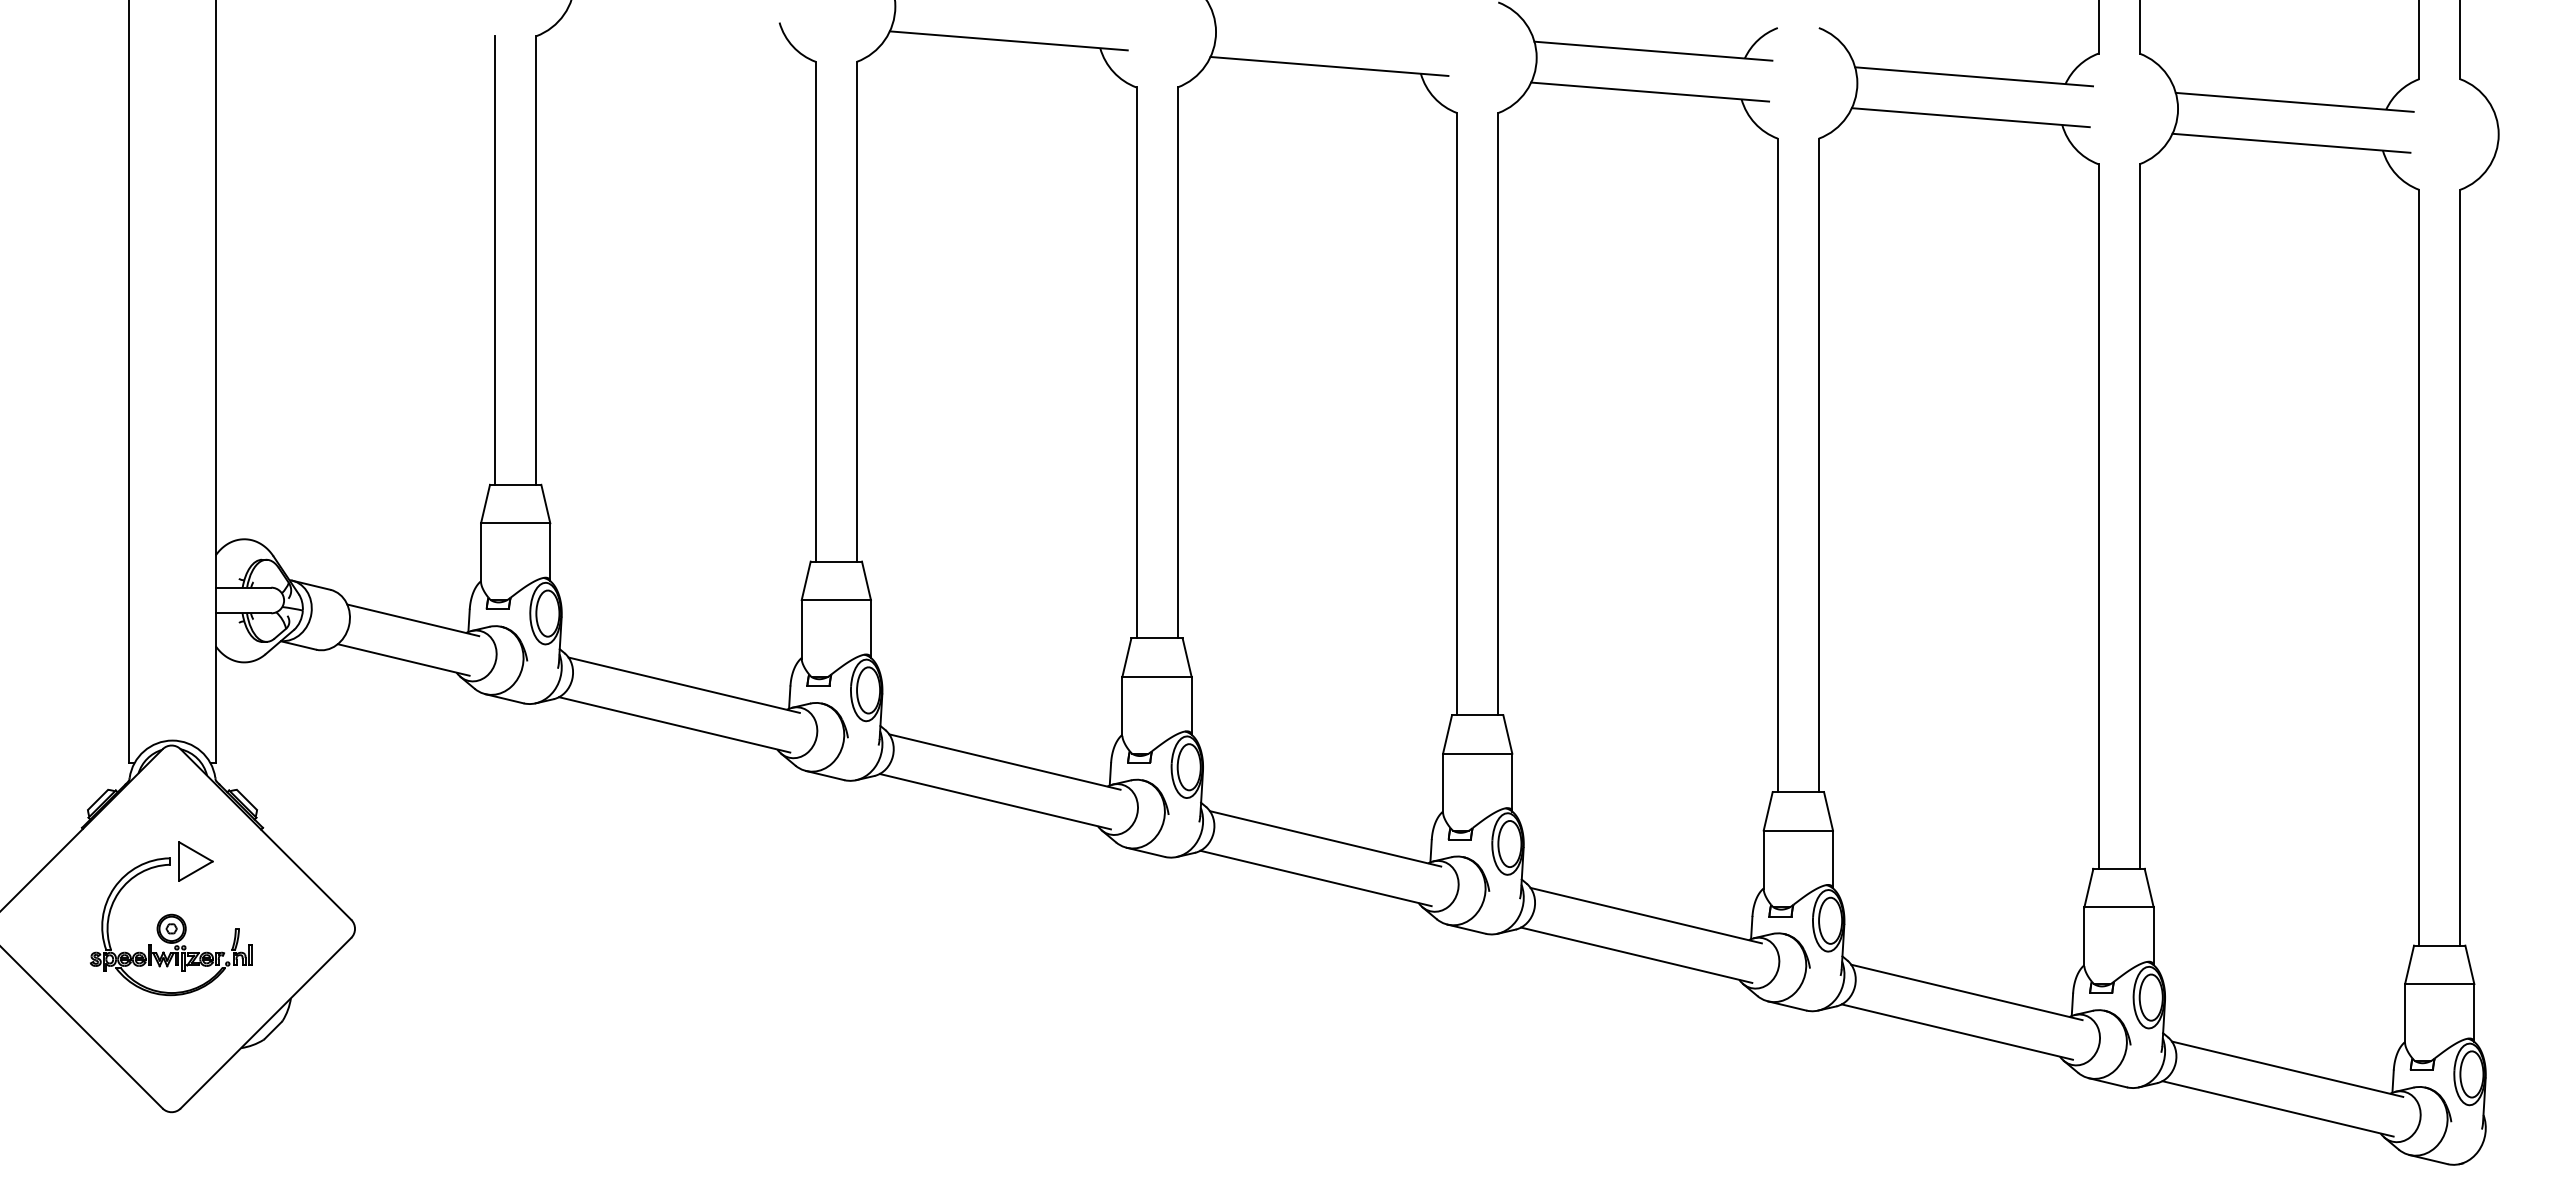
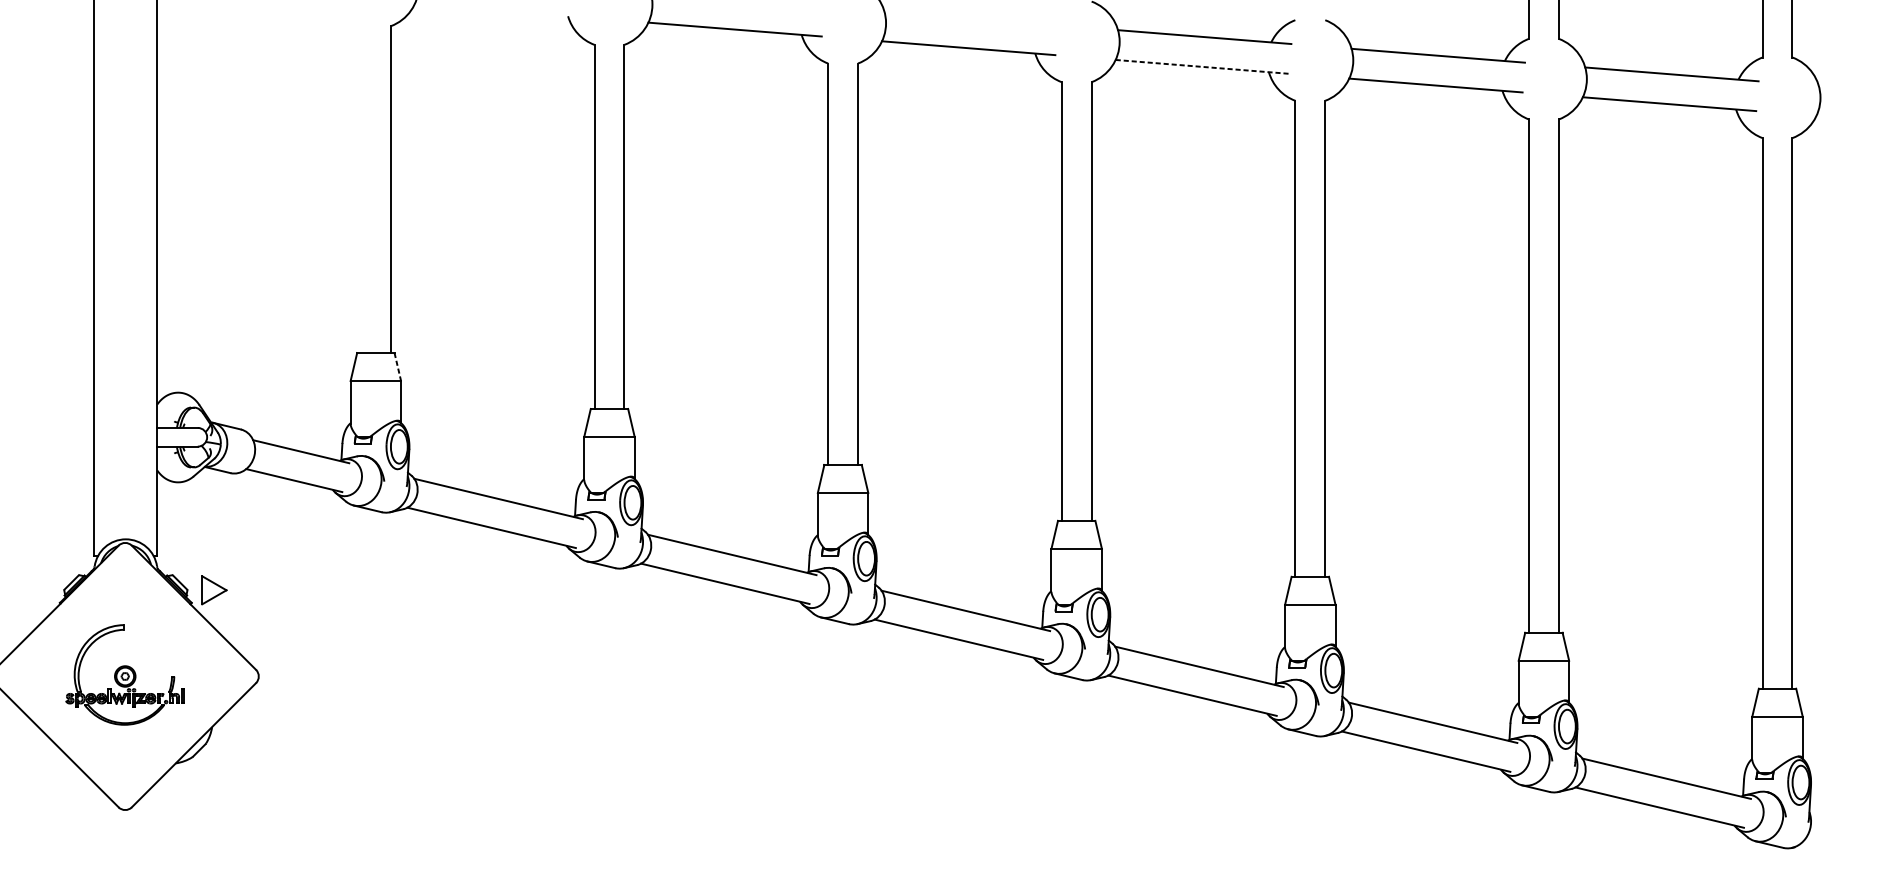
line: (1650, 92) -> (1202, 67), solid -> dashed
line: (495, 260) -> (361, 189), removed
line: (545, 504) -> (397, 367), solid -> dashed
part: (195, 861) -> (214, 590), moved

